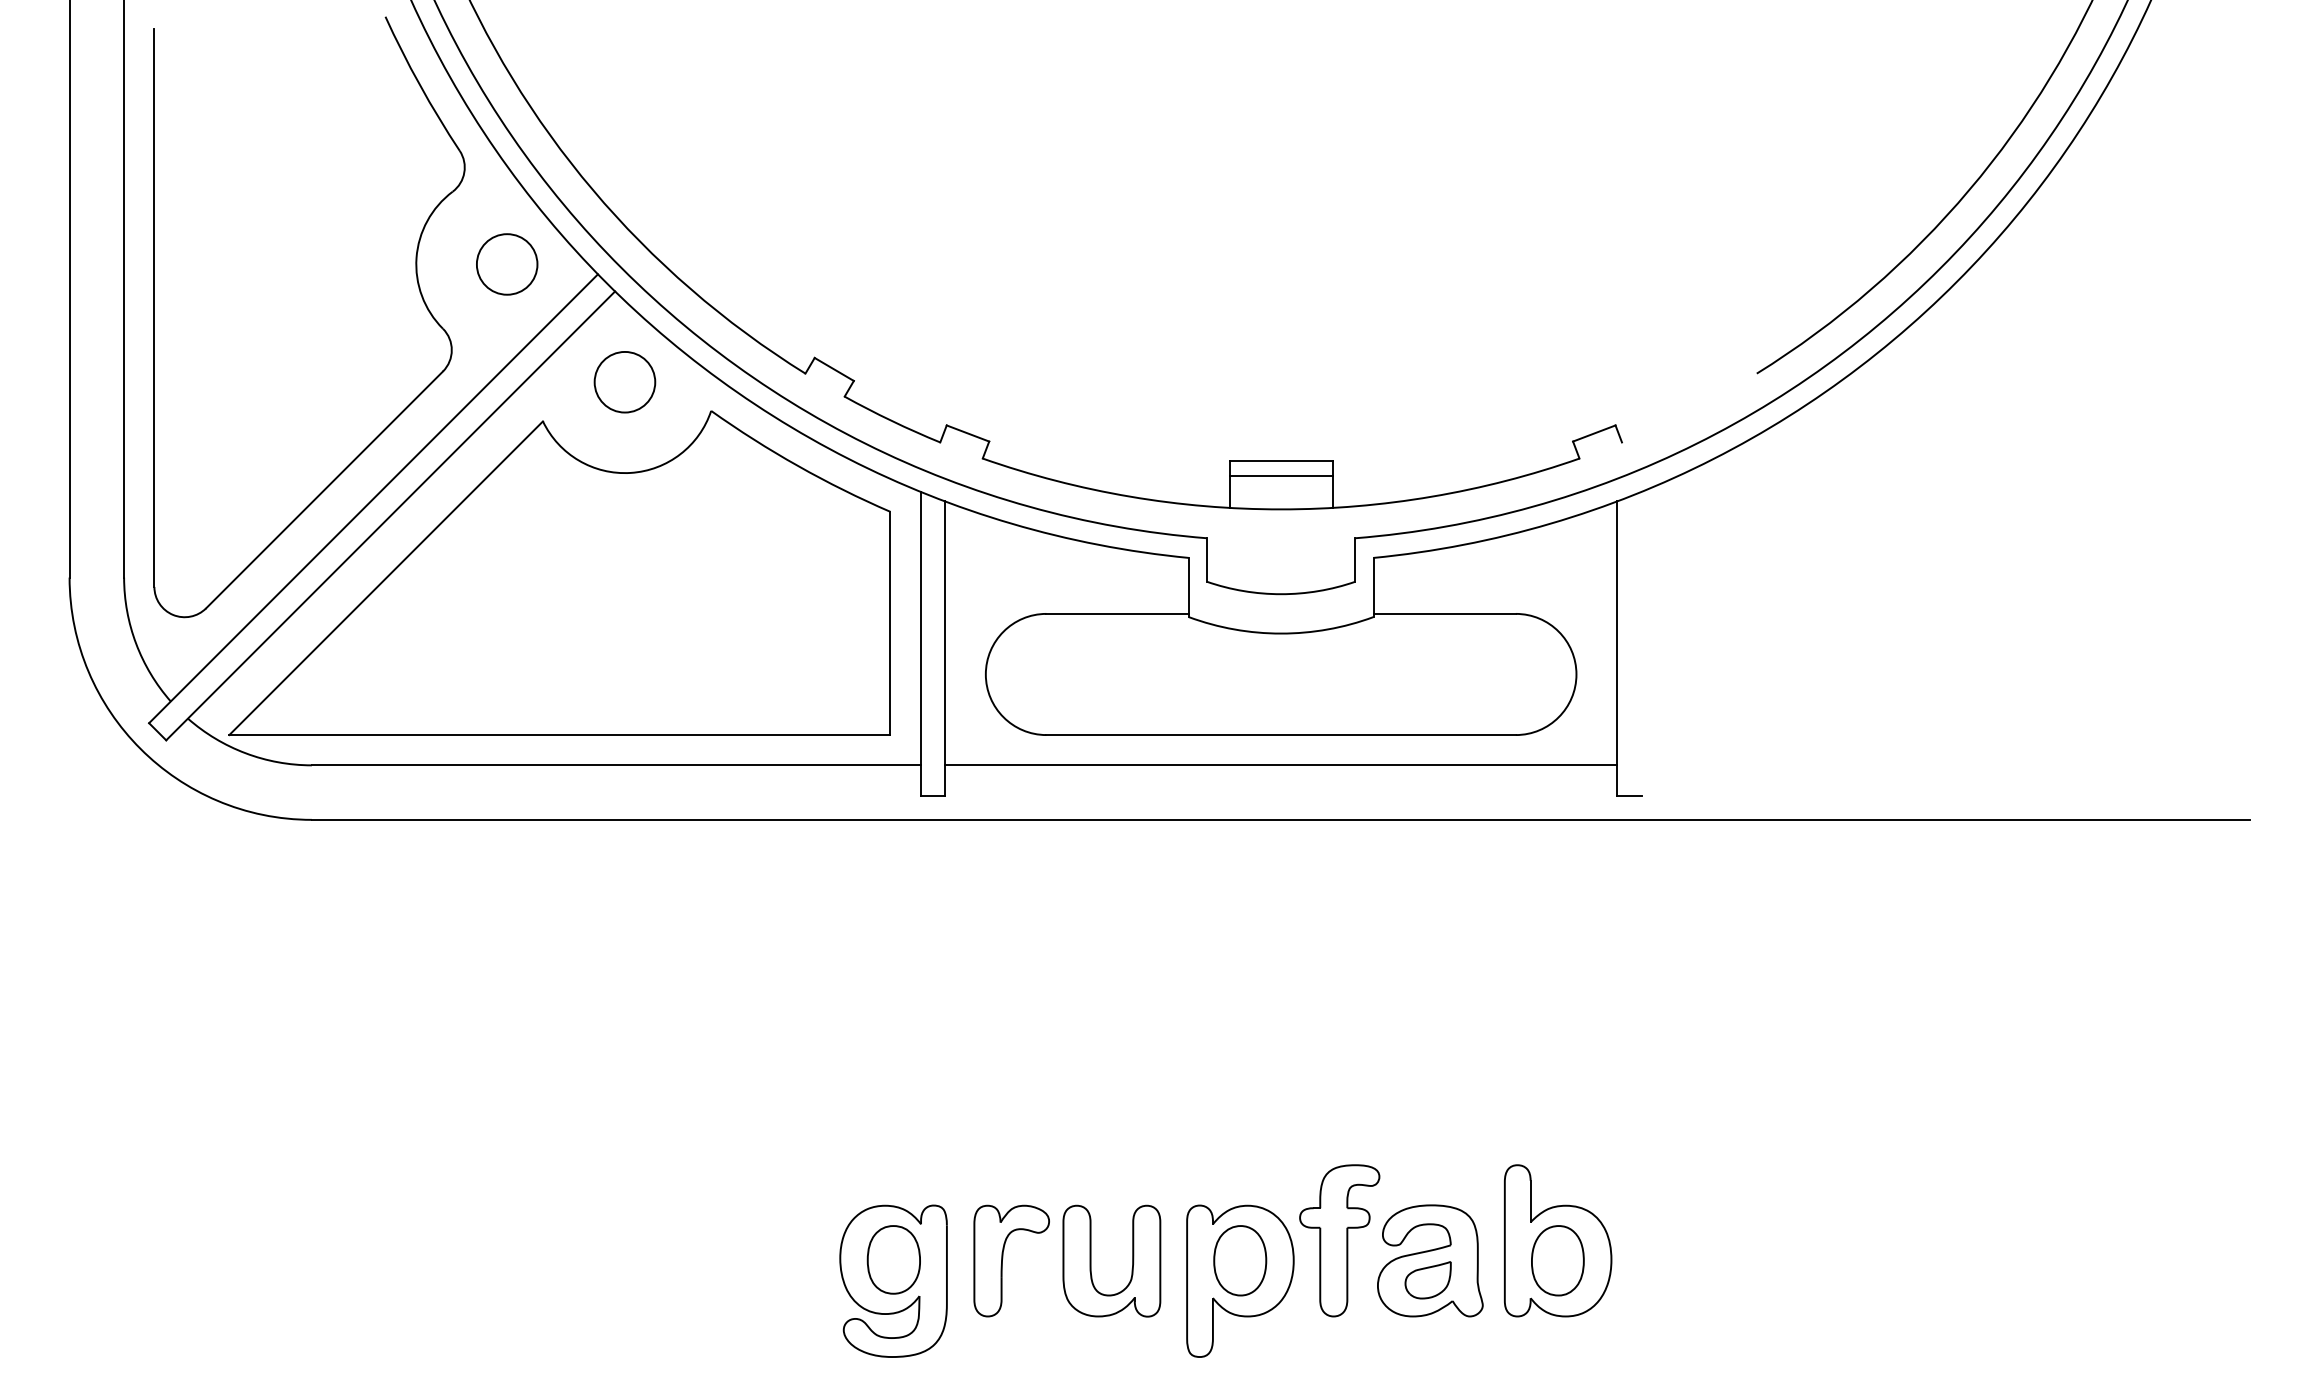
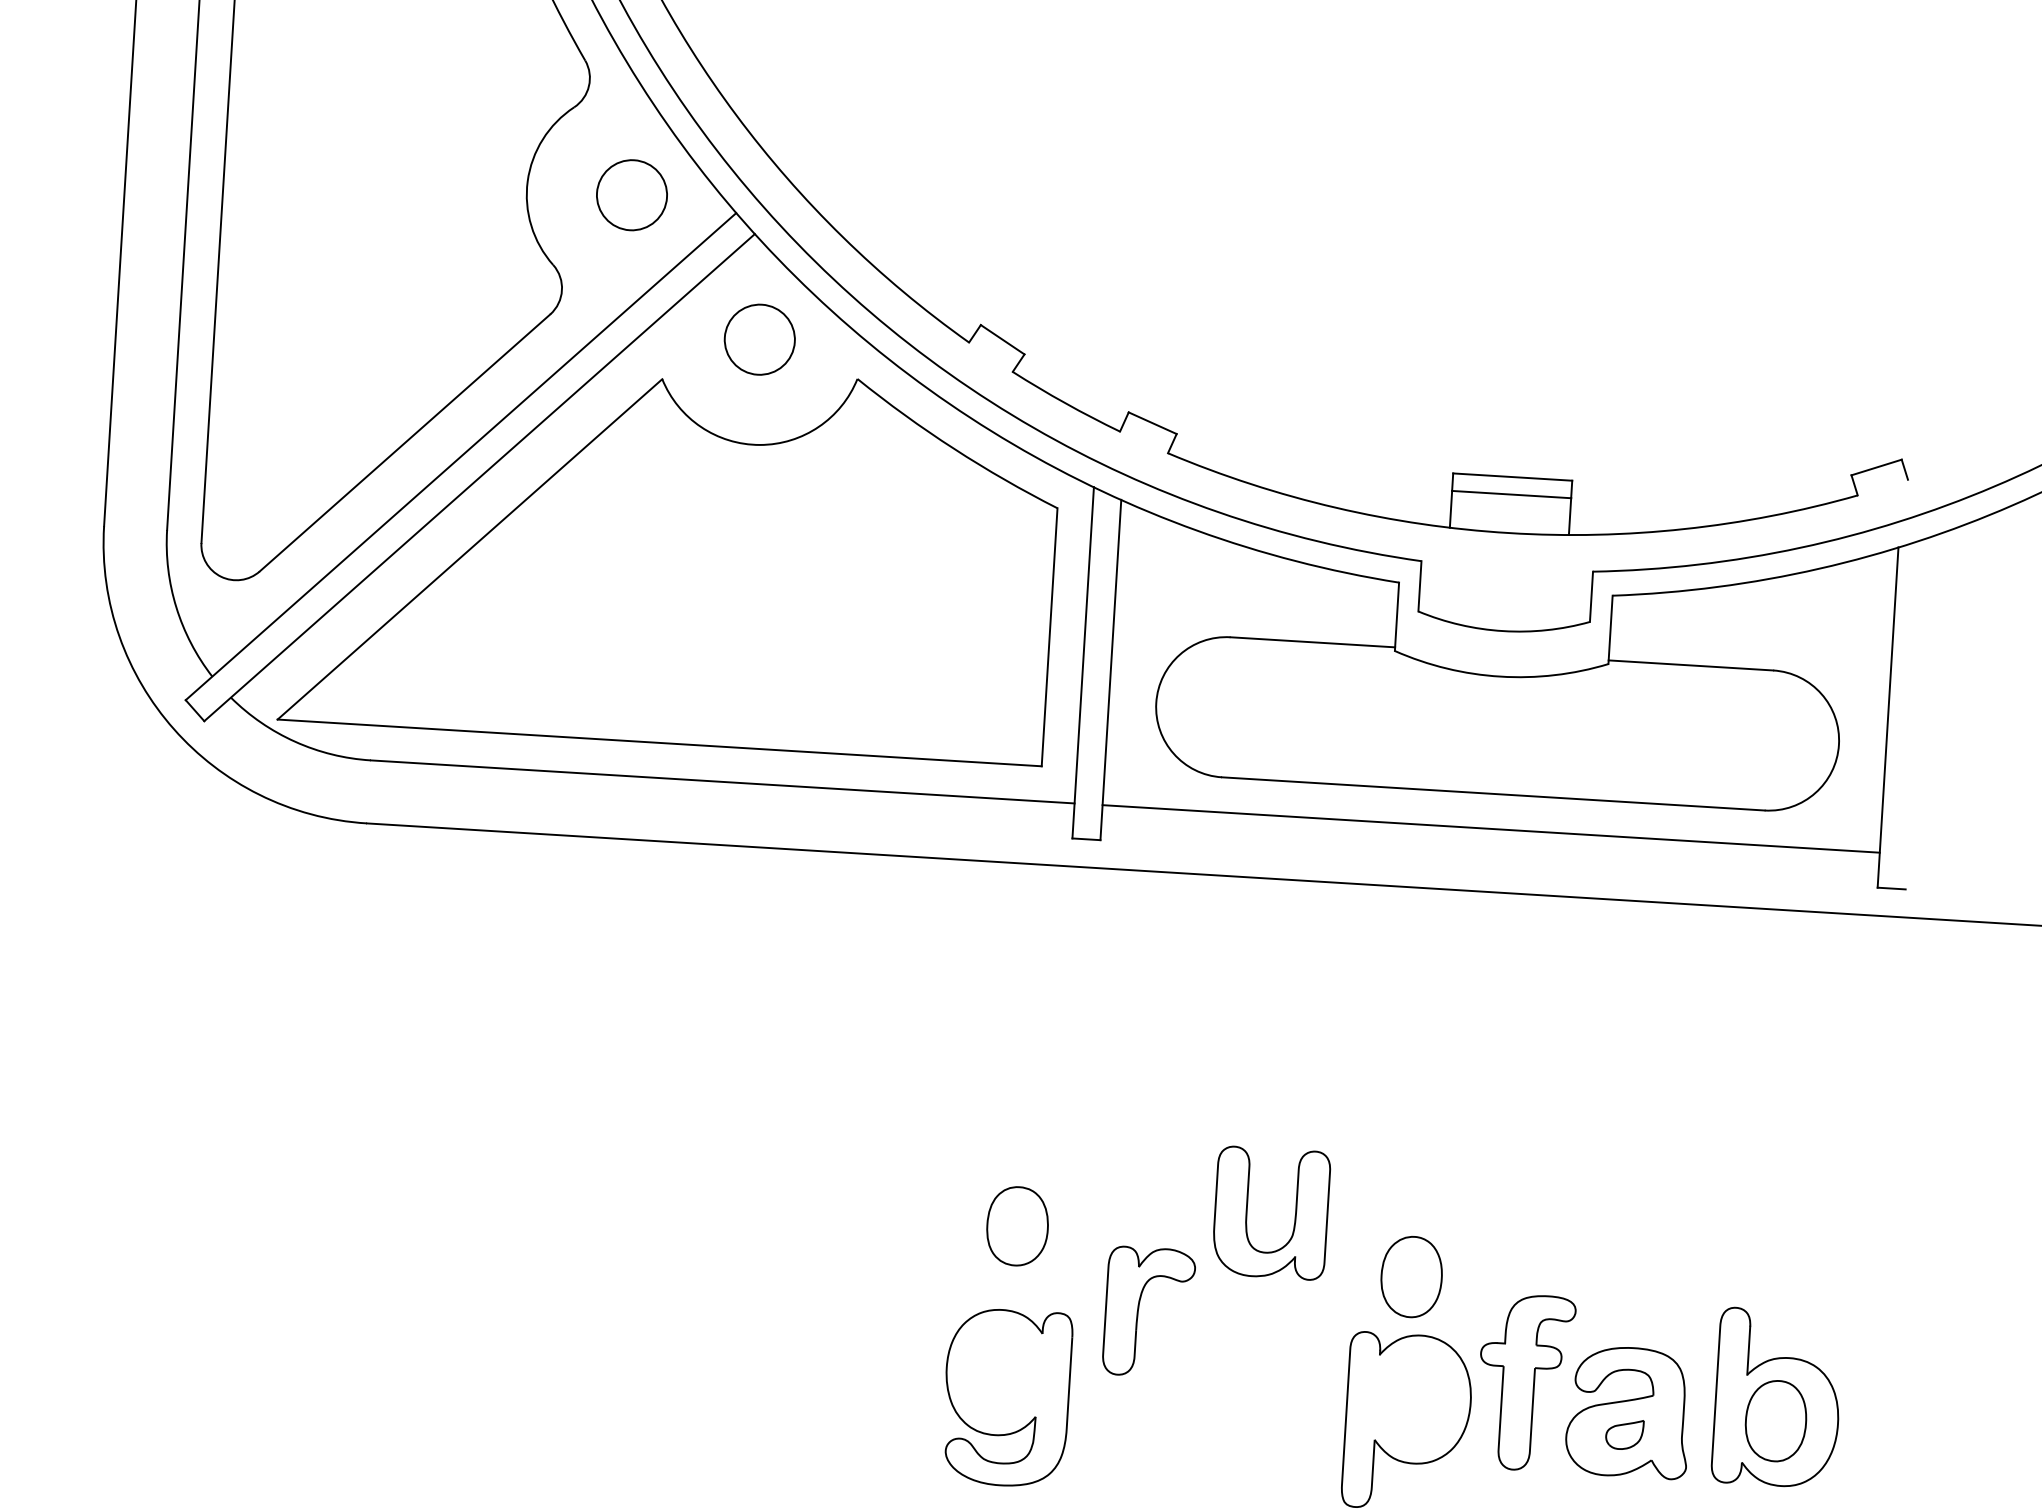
part: (1003, 1258) -> (1139, 1308), moved
part: (893, 1259) -> (1017, 1225), moved
part: (1091, 1260) -> (1247, 1210), moved
part: (1240, 1260) -> (1412, 1276), moved
part: (1427, 1280) -> (1623, 1434), size x0.7

